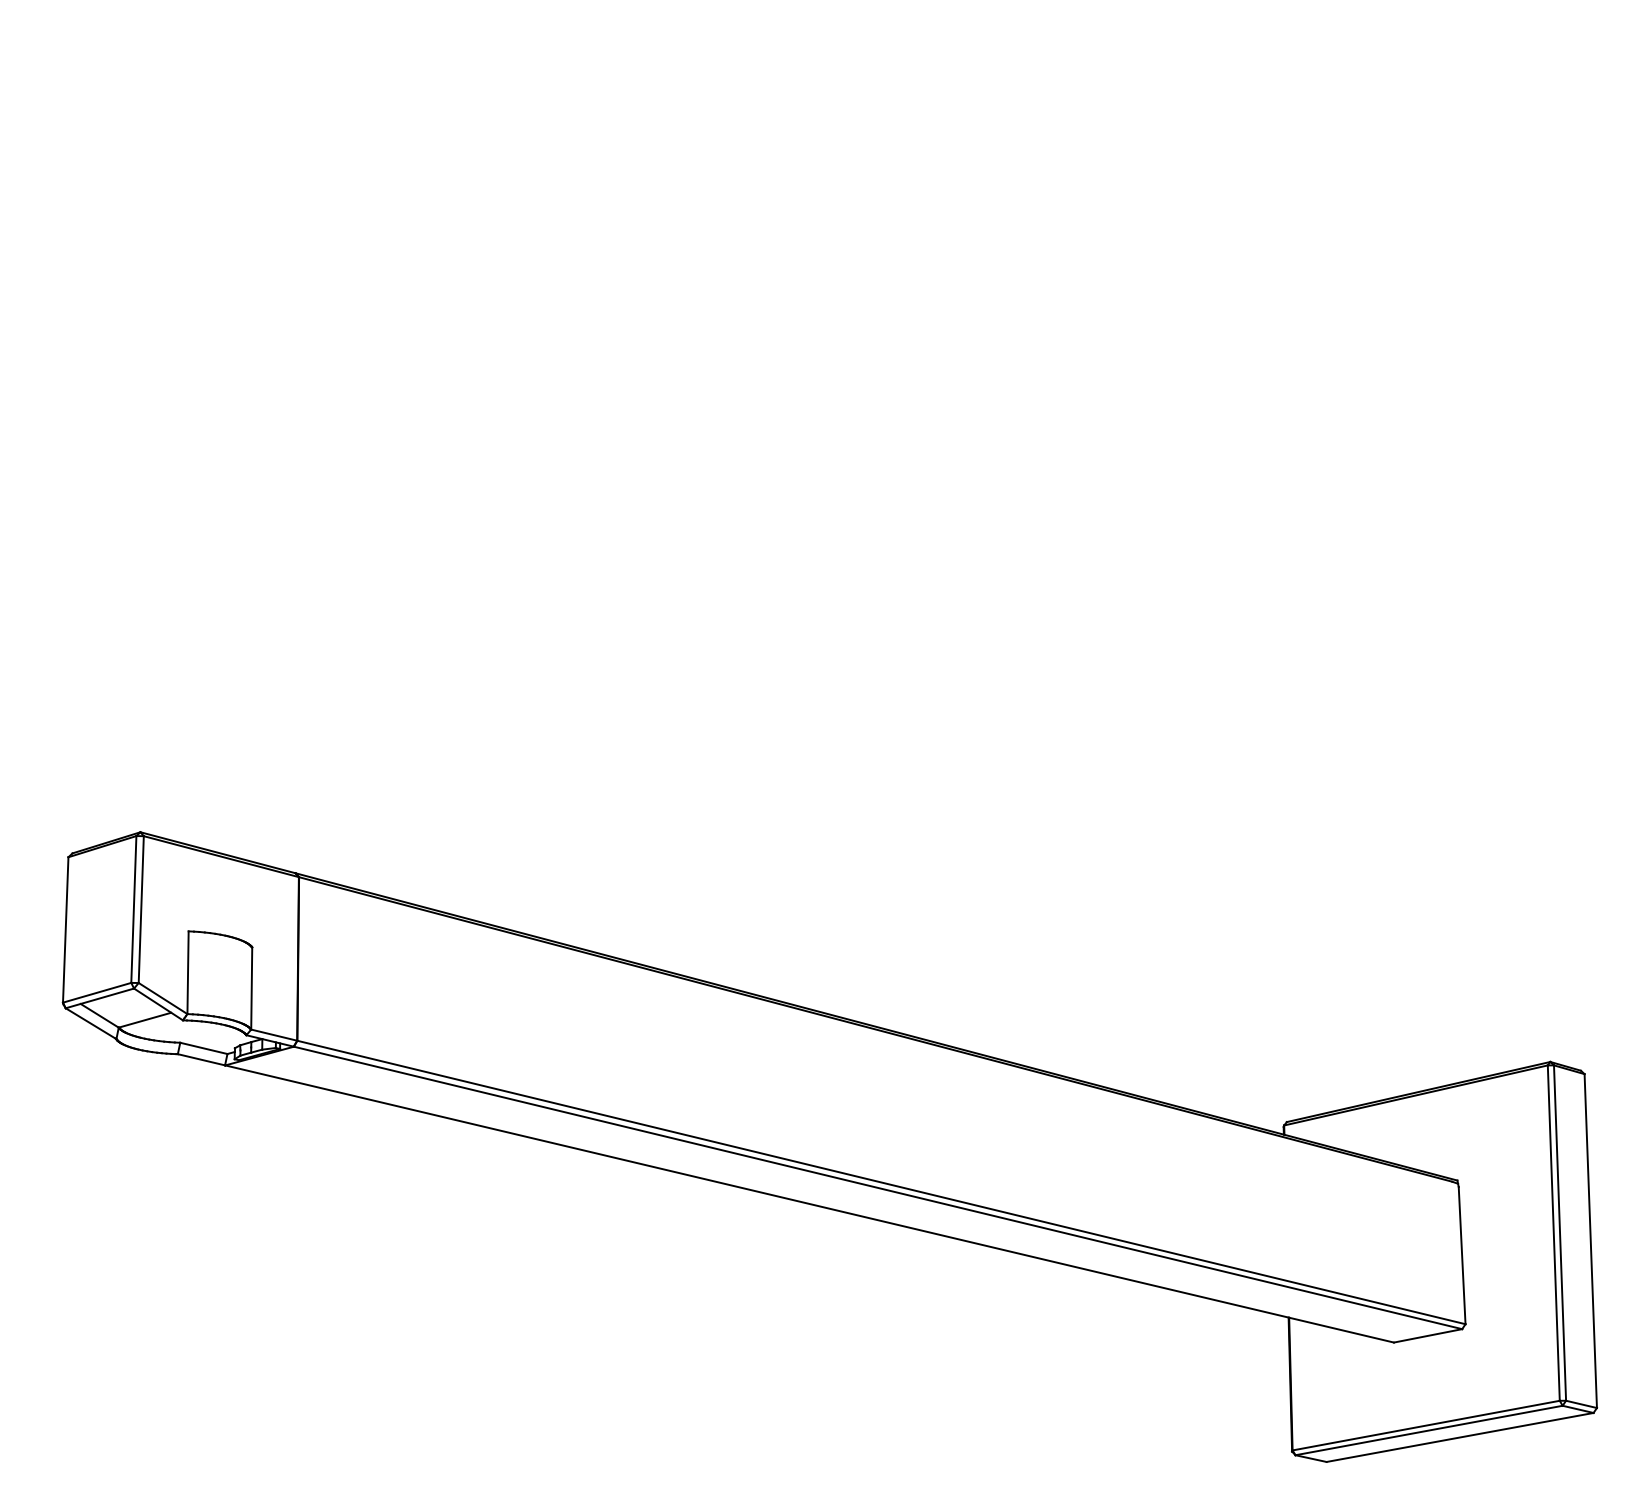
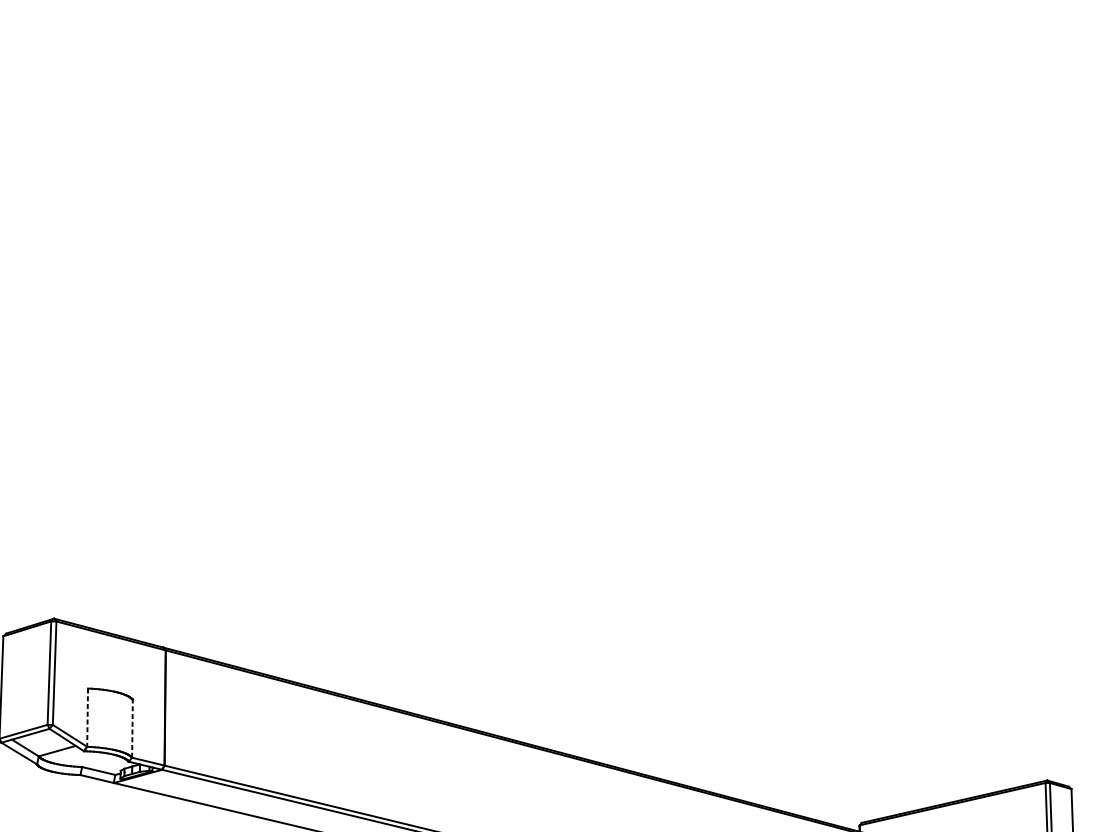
line: (188, 973) -> (87, 718), solid -> dashed
line: (251, 988) -> (132, 728), solid -> dashed

